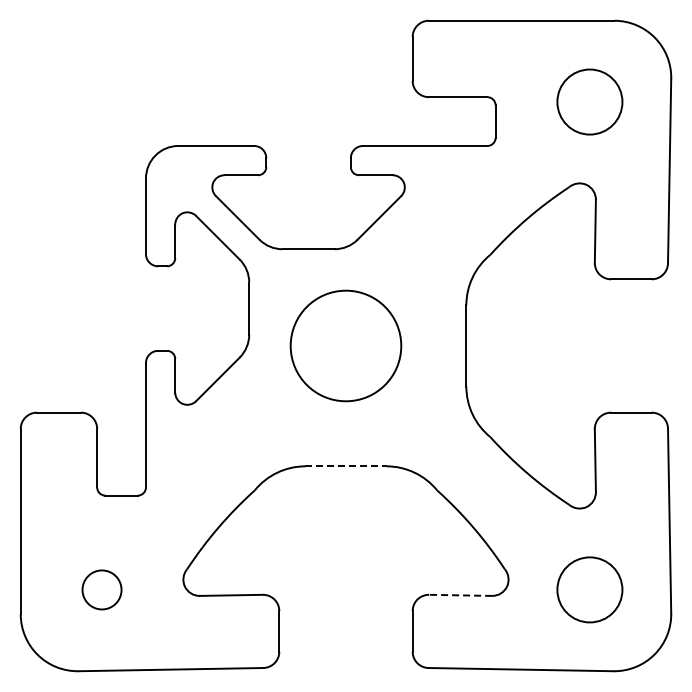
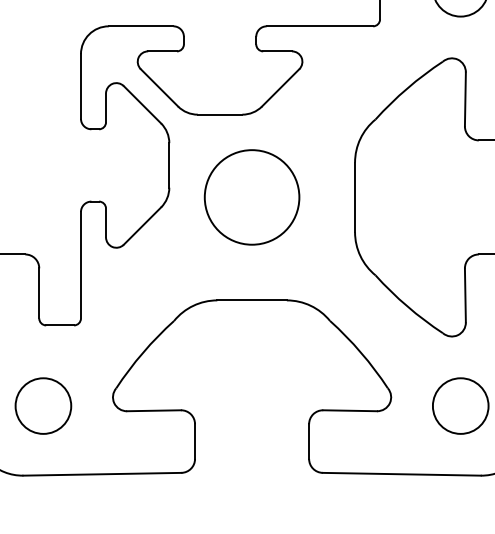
line: (345, 466) -> (251, 300), dashed -> solid
circle: (101, 589) -> (42, 405), size x1.67
line: (460, 595) -> (350, 410), dashed -> solid

